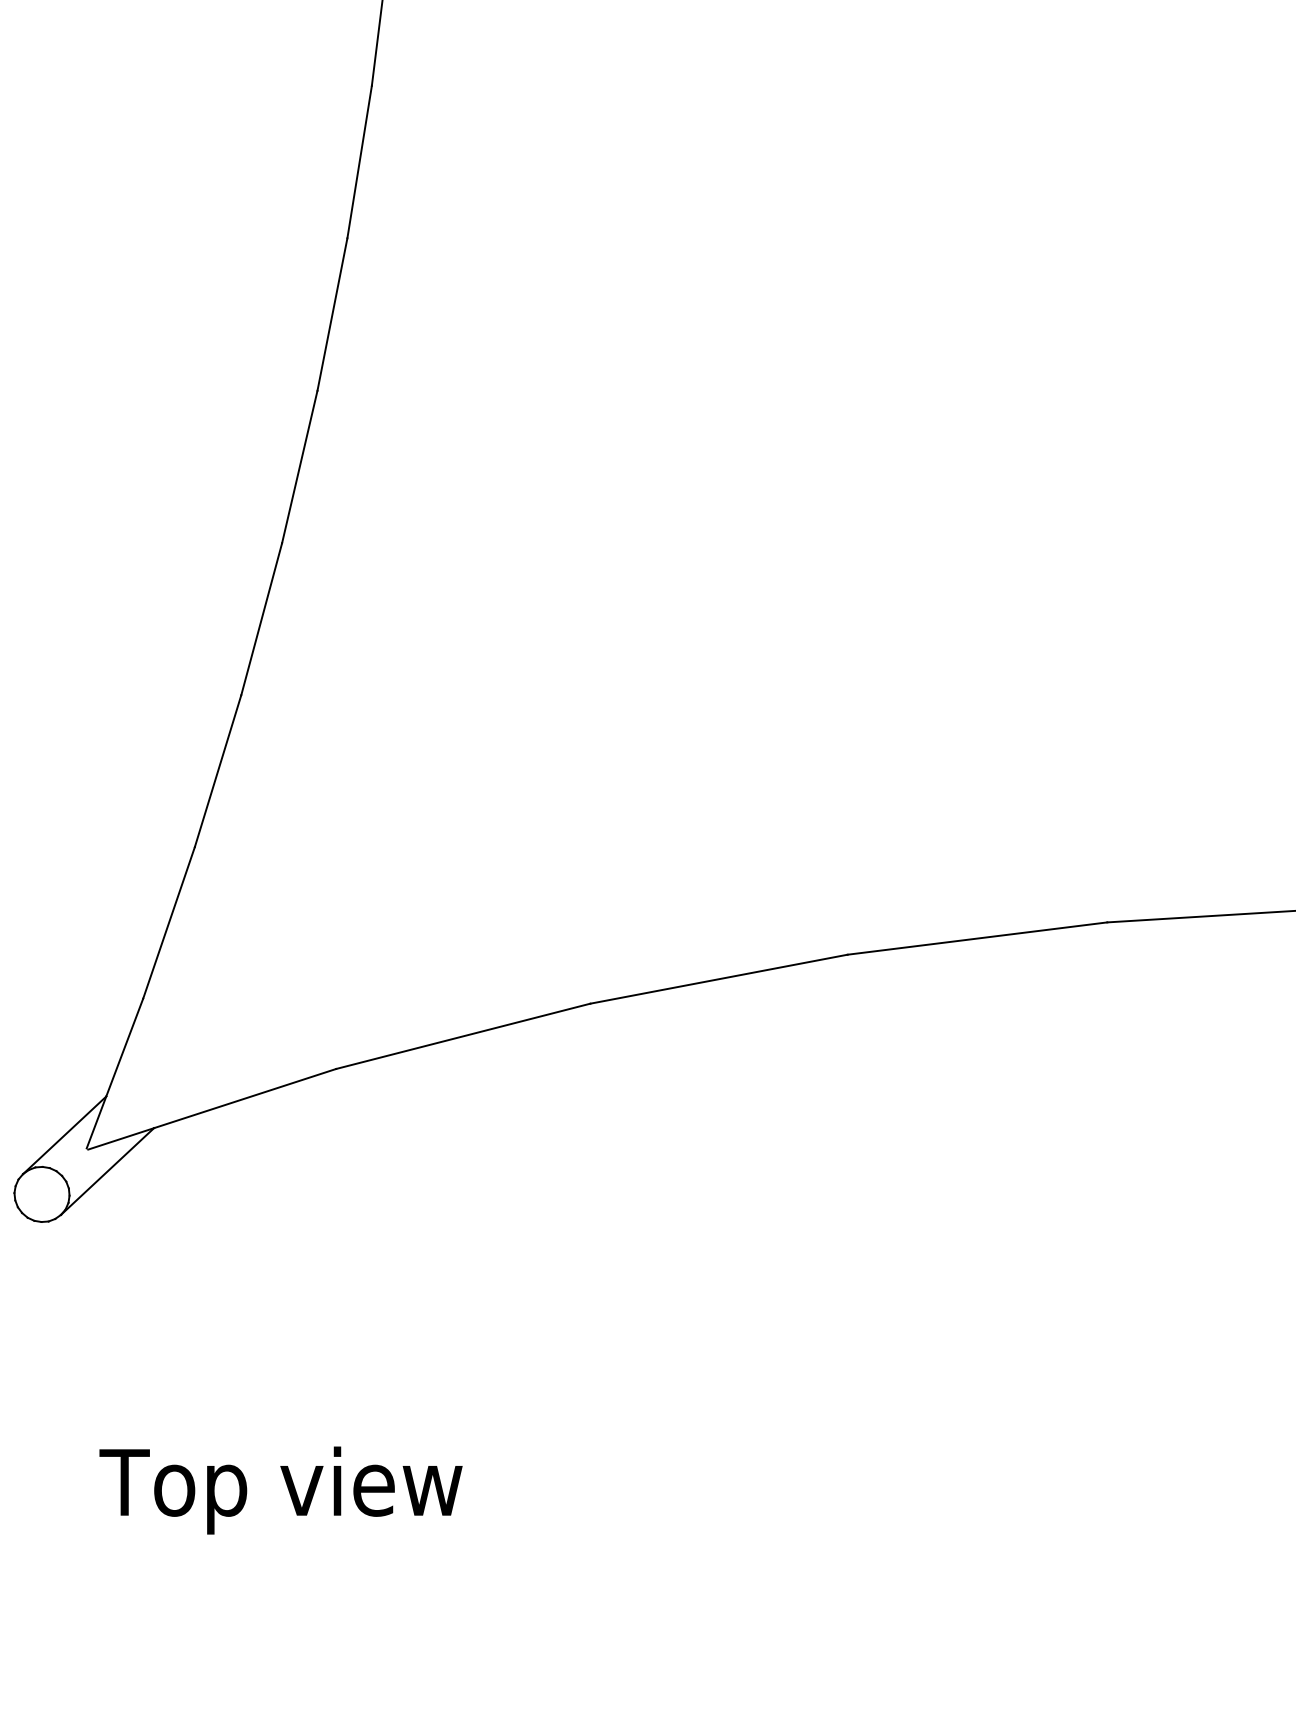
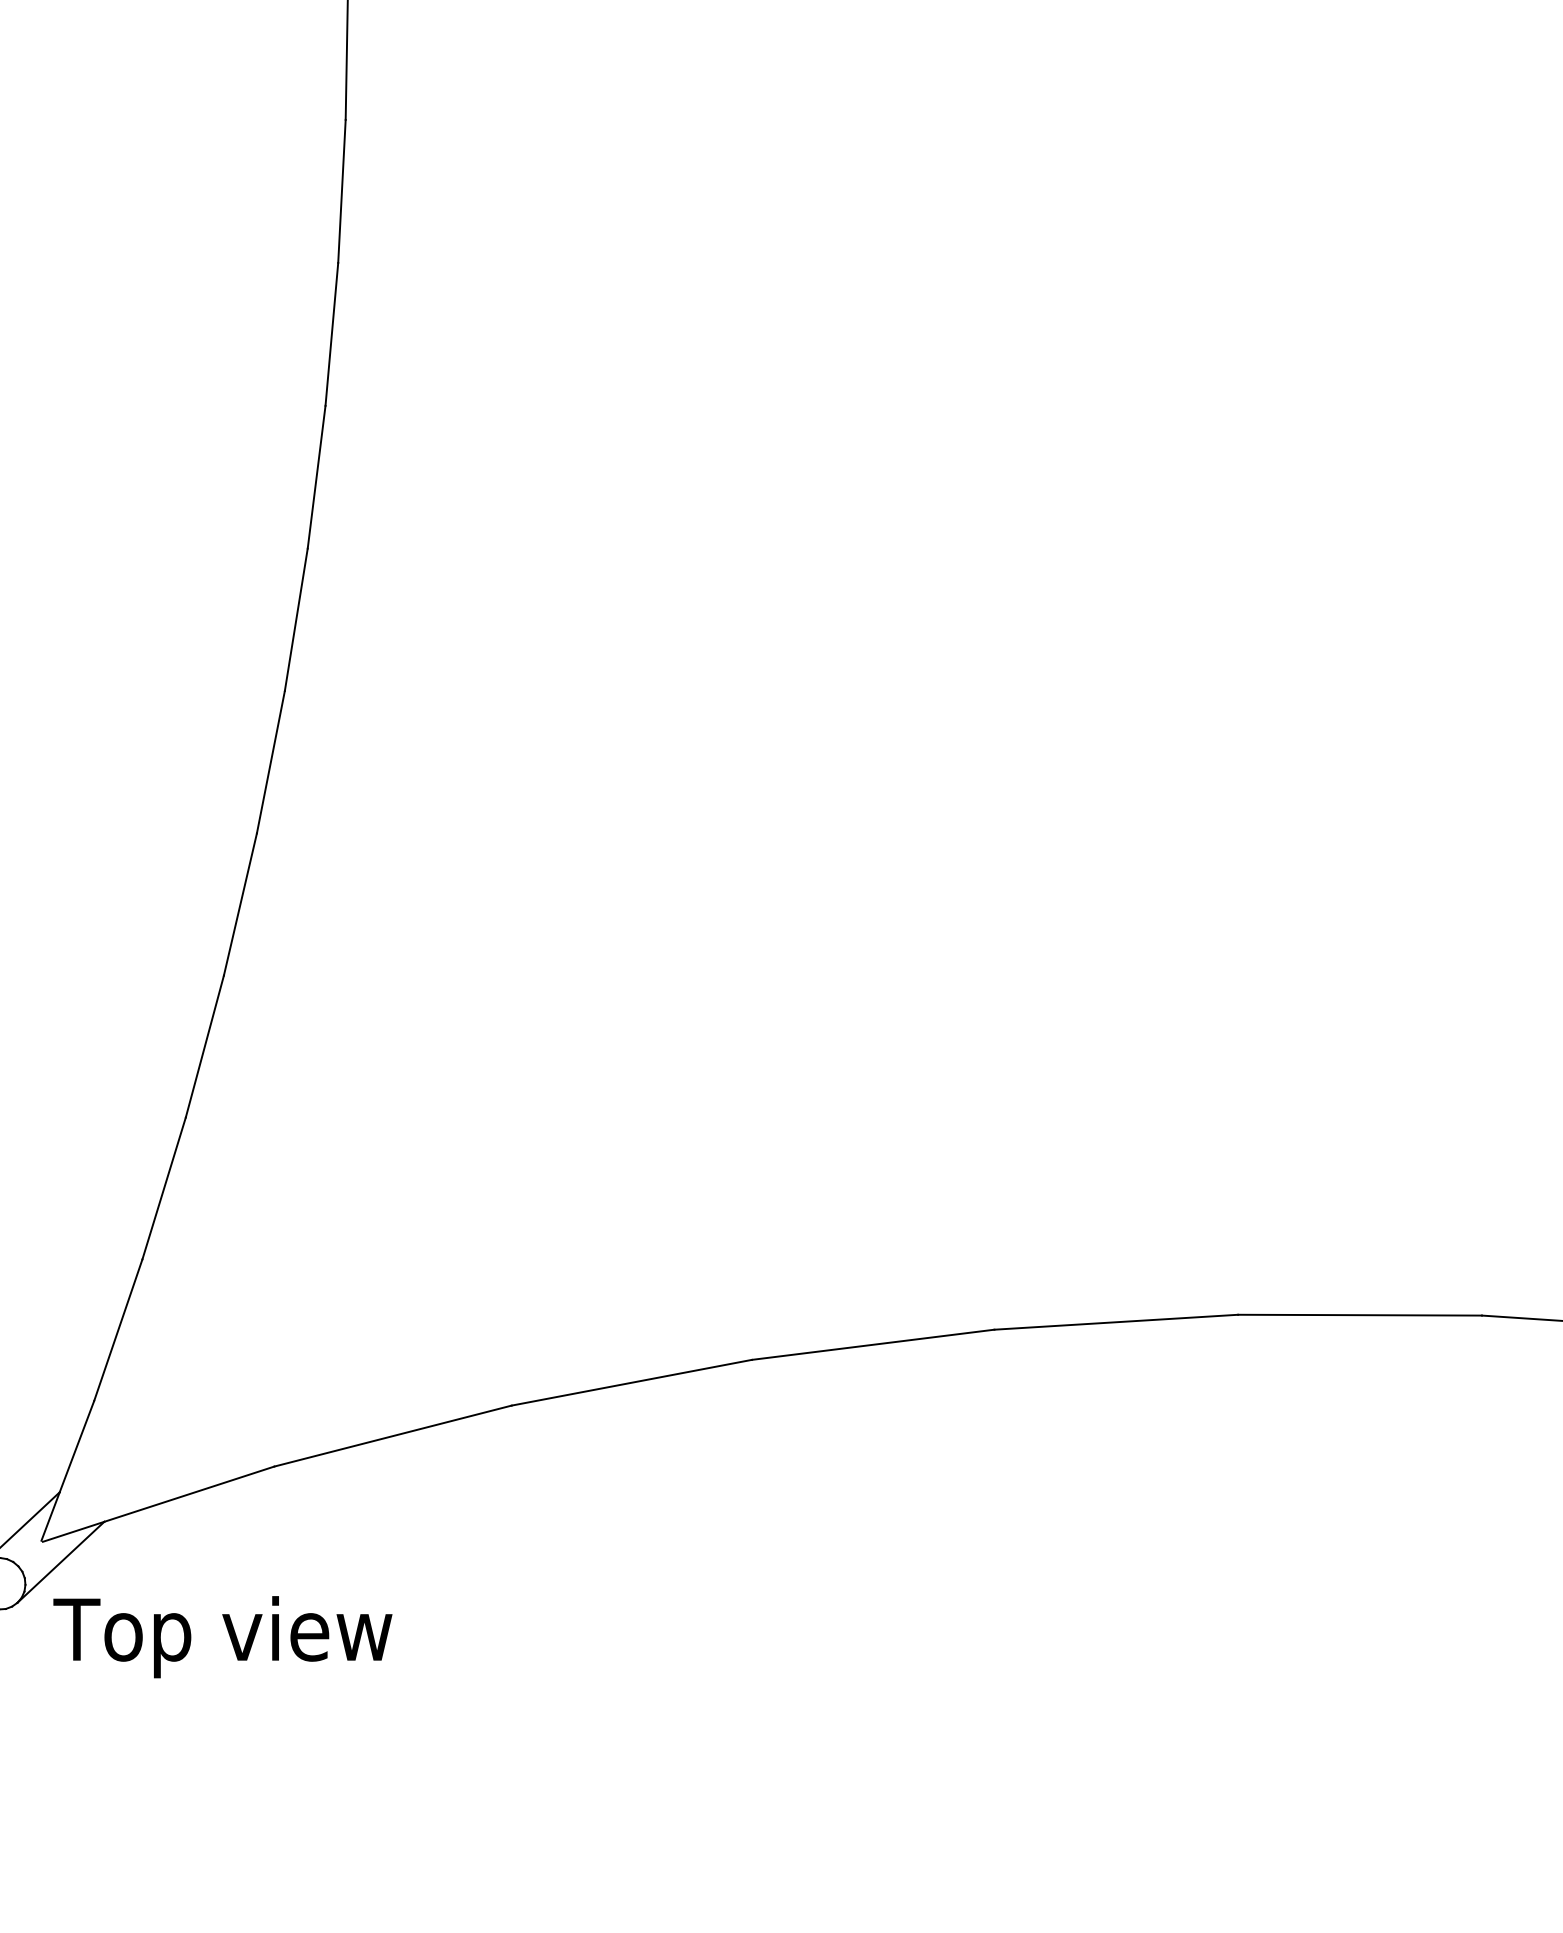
text: (280, 1490) -> (222, 1637), moved

